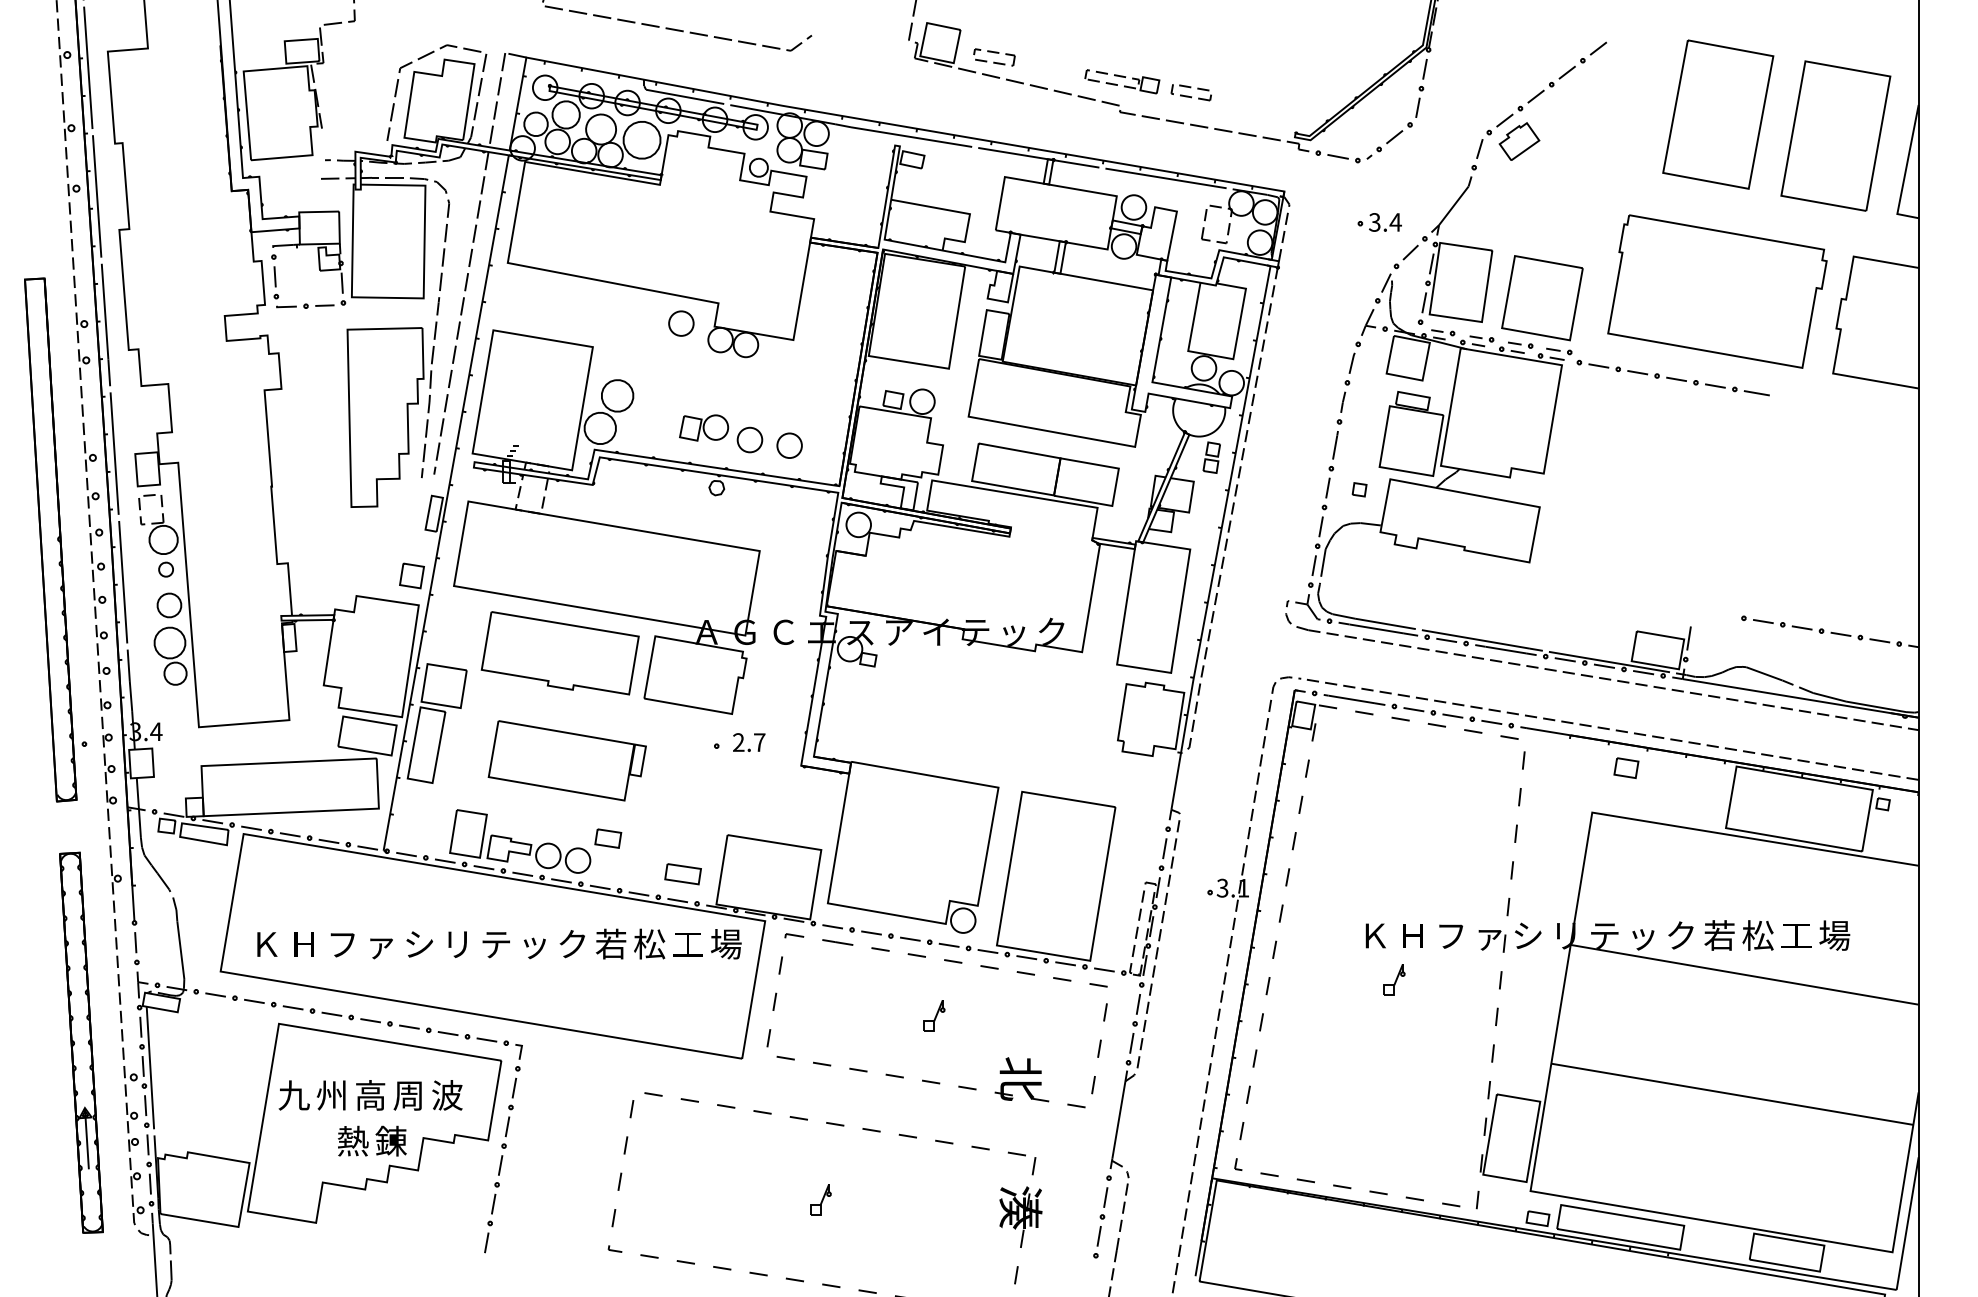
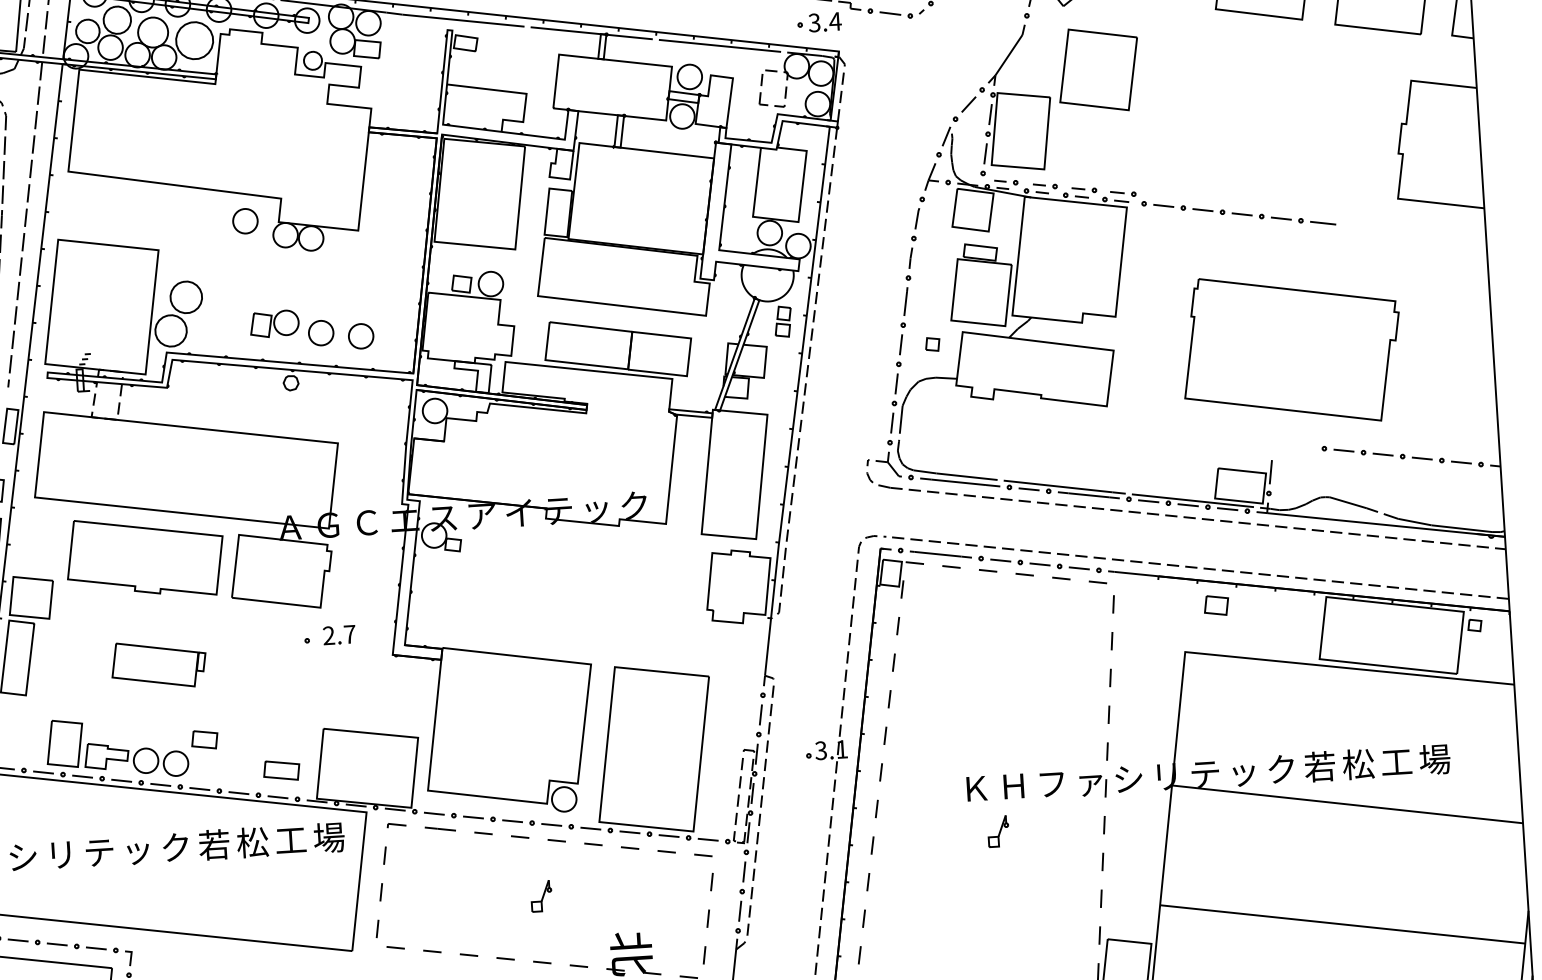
part: (1379, 222) -> (819, 22), moved
part: (1717, 291) -> (1291, 349), moved
part: (1542, 298) -> (1098, 70), moved
part: (566, 760) -> (158, 664), size x0.6

